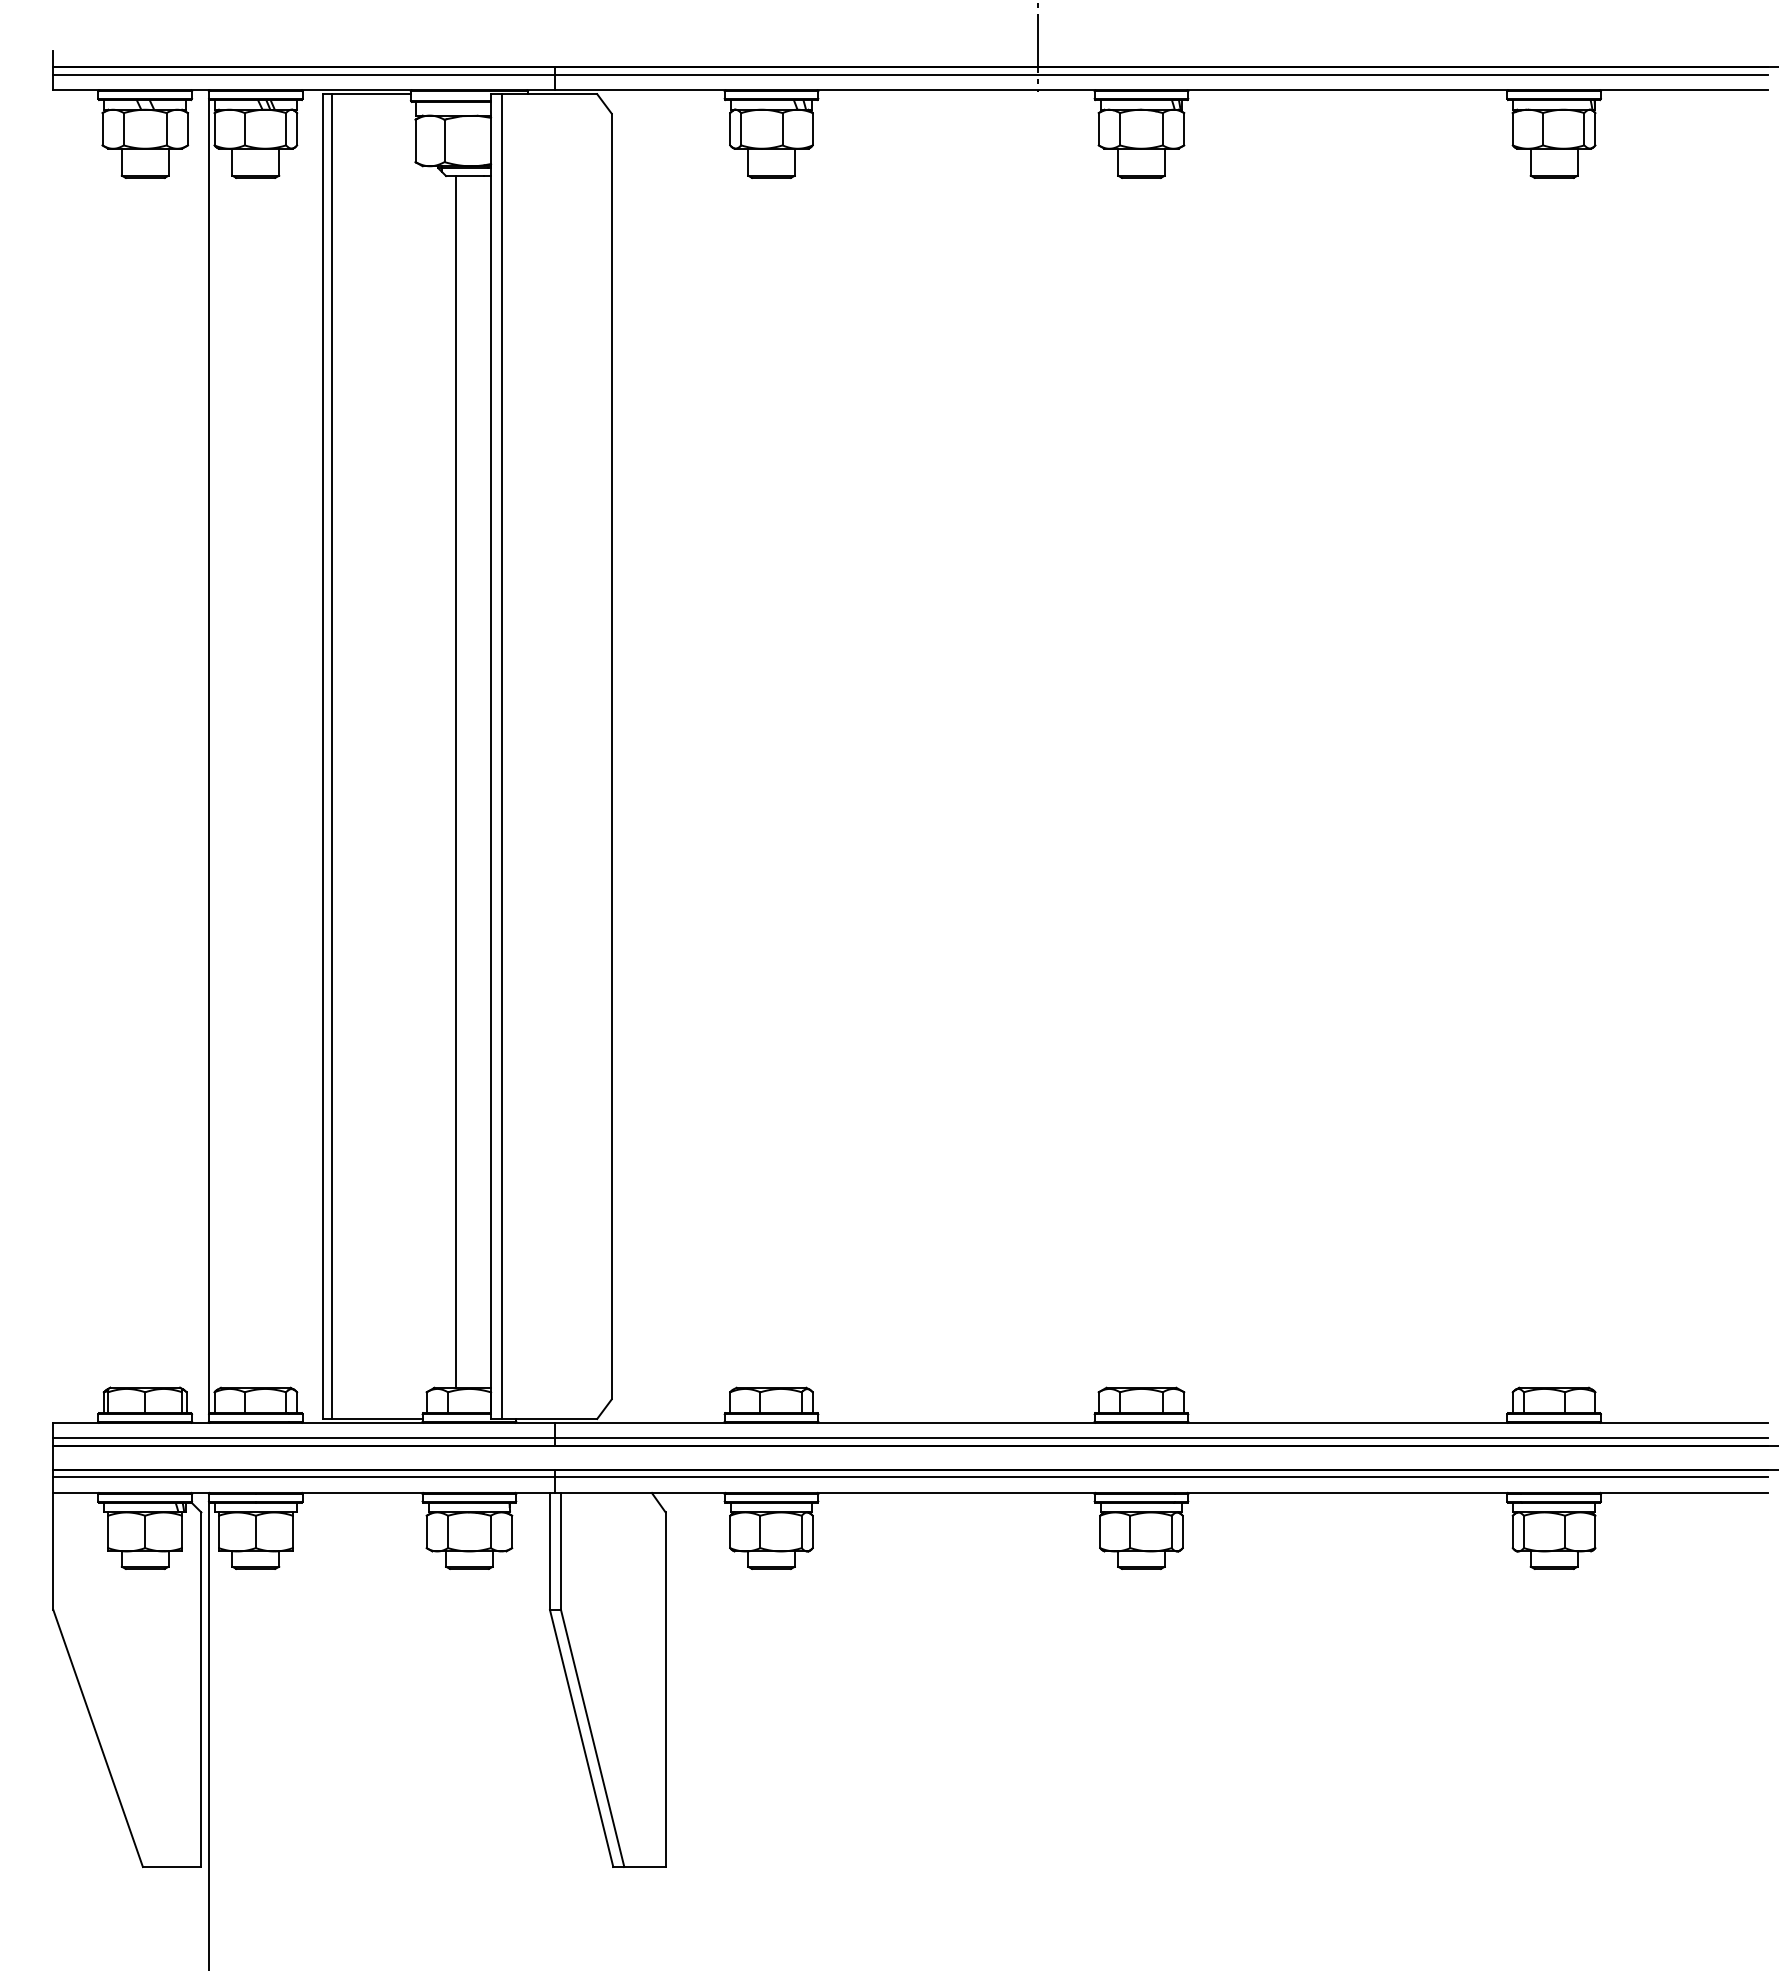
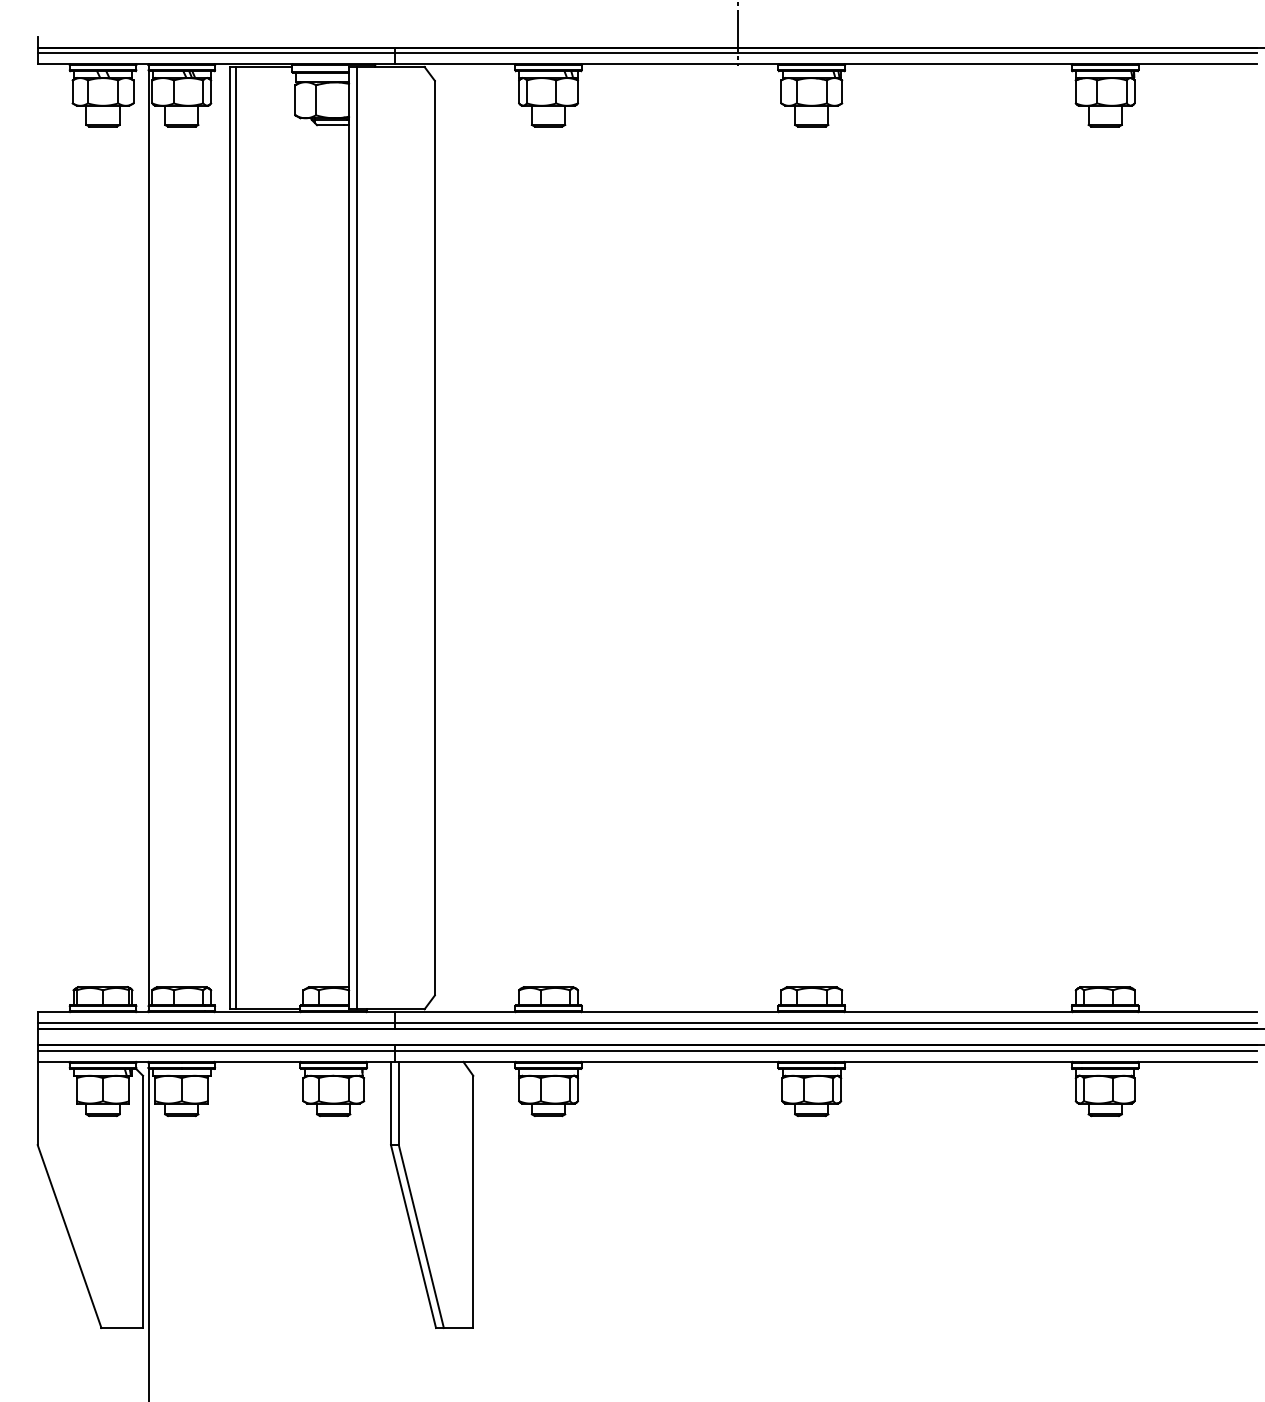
line: (456, 781) -> (324, 555), removed

